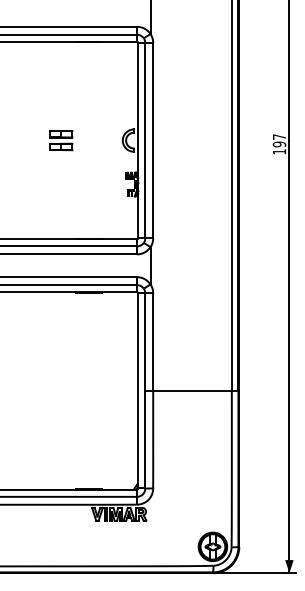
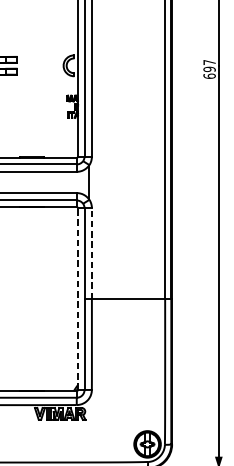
text: (279, 151) -> (209, 75), 197 -> 697
line: (153, 342) -> (92, 253), solid -> dashed
line: (138, 390) -> (78, 298), solid -> dashed

